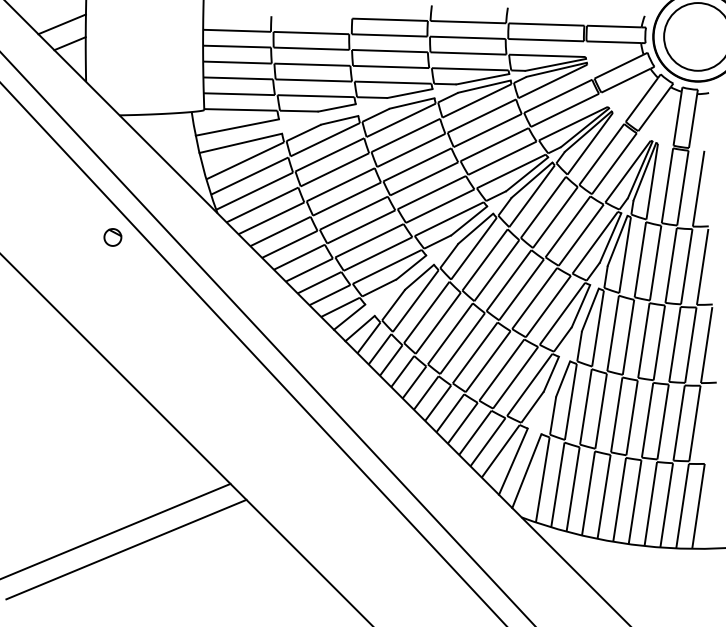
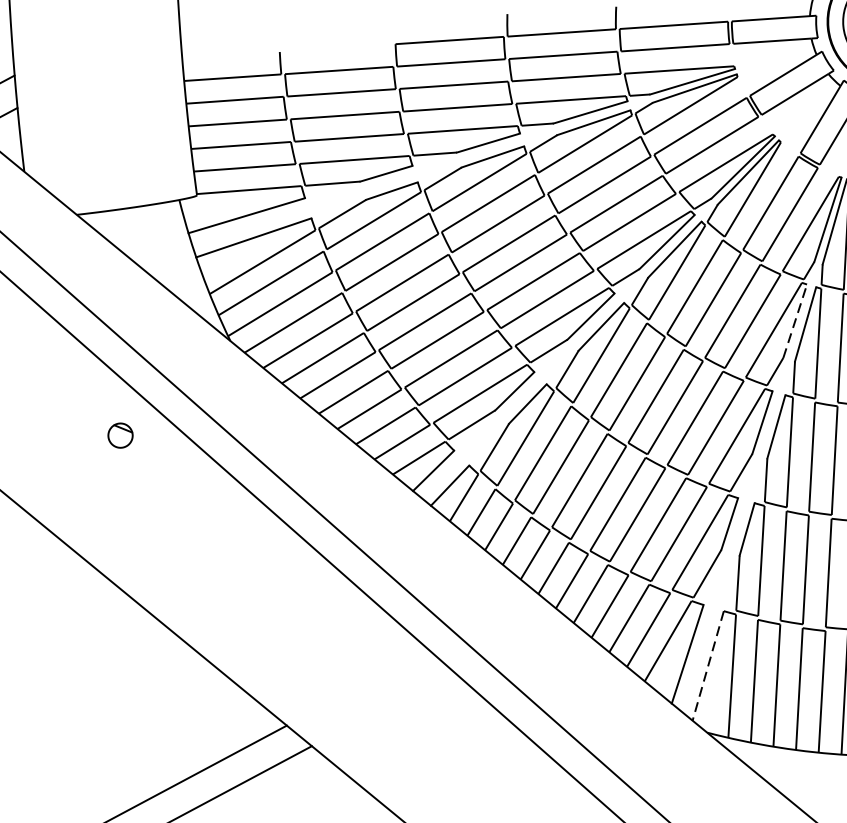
part: (112, 237) -> (119, 435), moved
line: (610, 238) -> (795, 321), solid -> dashed
line: (526, 471) -> (707, 666), solid -> dashed

